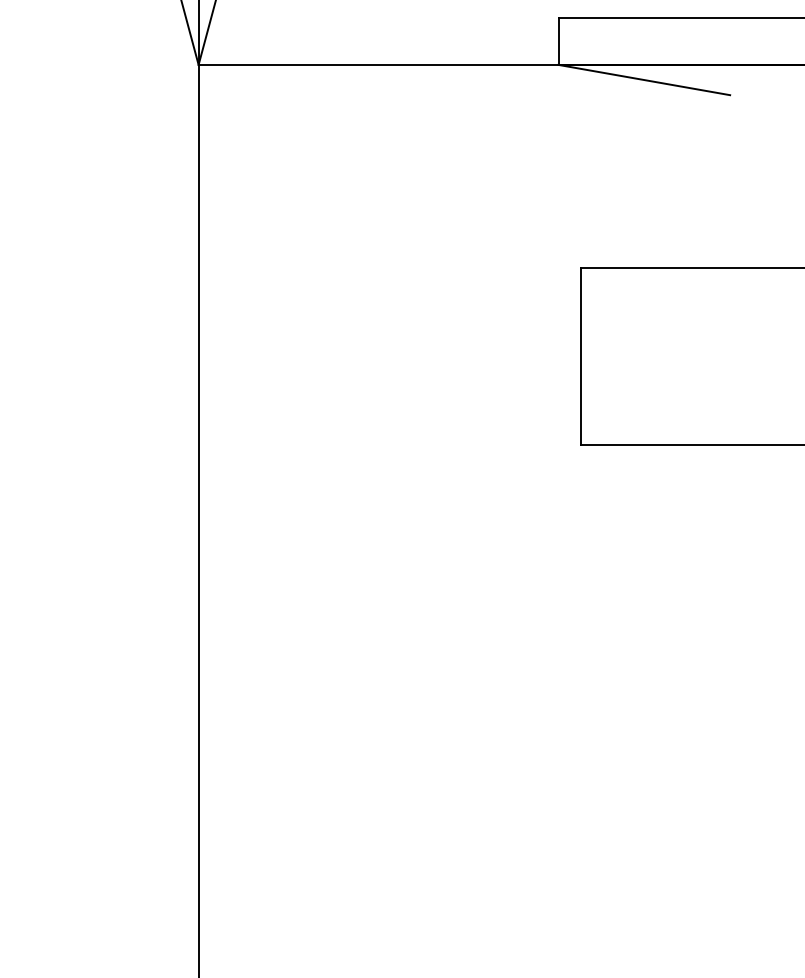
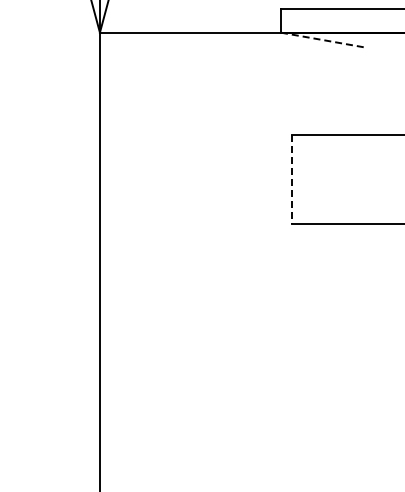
line: (645, 80) -> (324, 40), solid -> dashed
line: (581, 358) -> (292, 180), solid -> dashed

